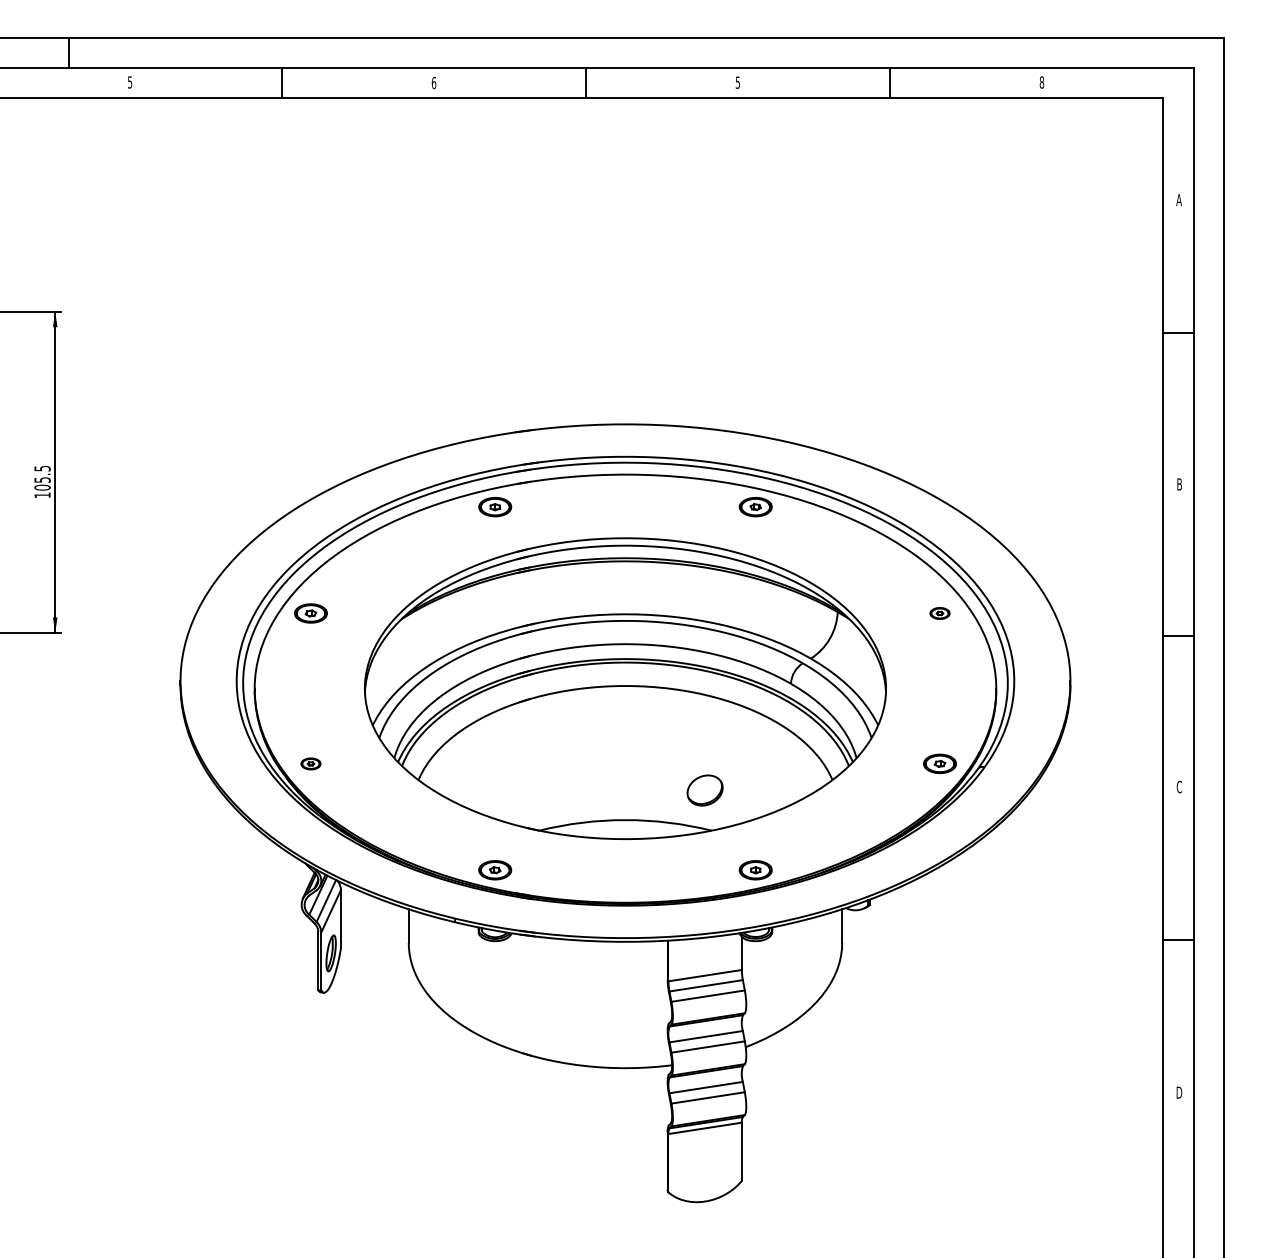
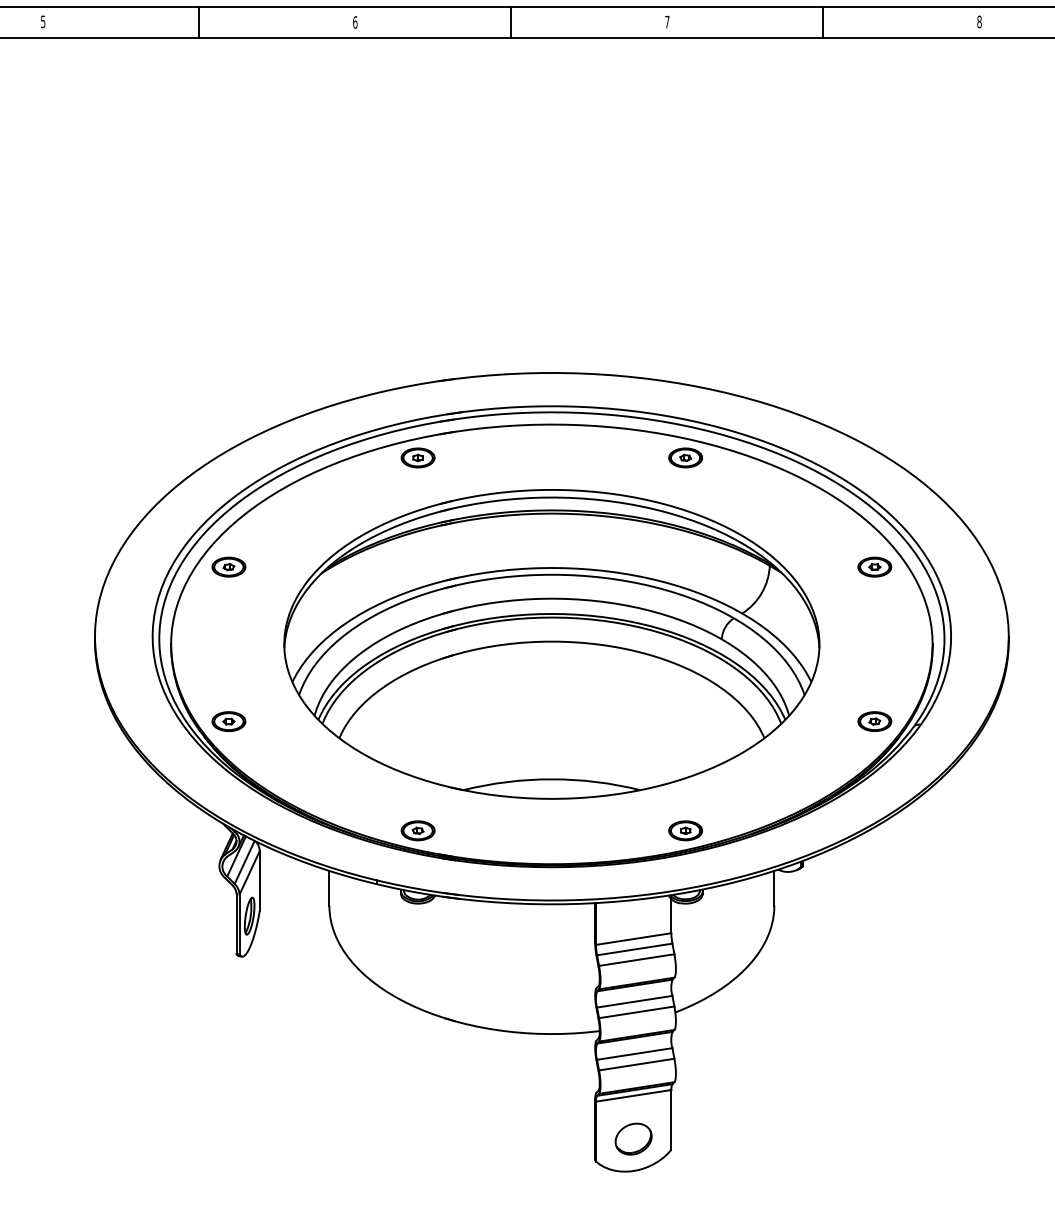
text: (737, 82) -> (666, 21), 5 -> 7
part: (939, 613) -> (874, 567), size x1.67
part: (310, 763) -> (228, 721), size x1.67
part: (704, 790) -> (633, 1139), moved

